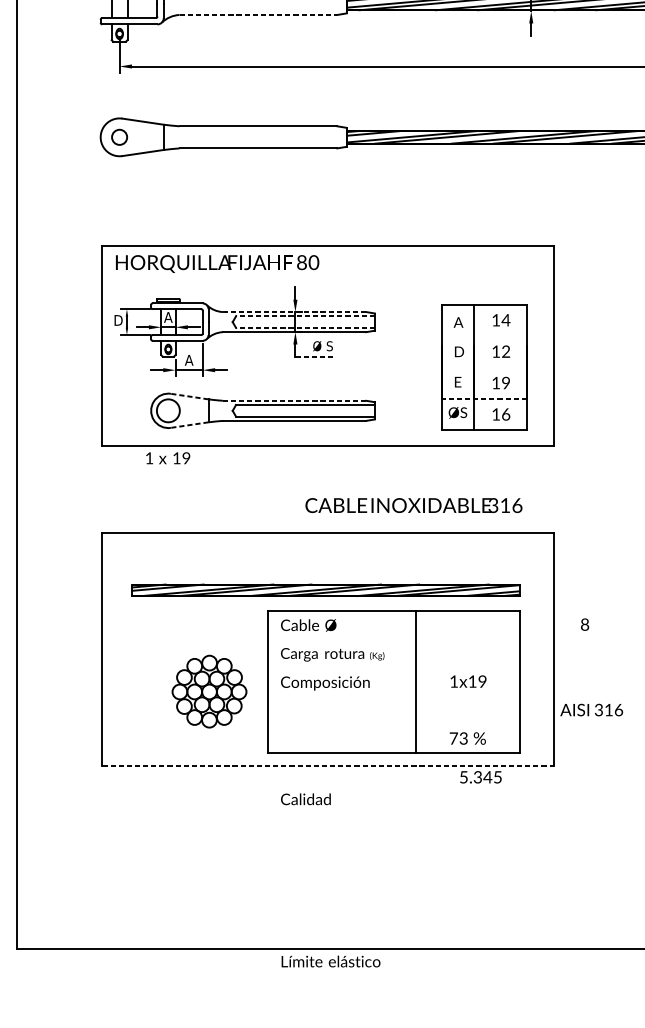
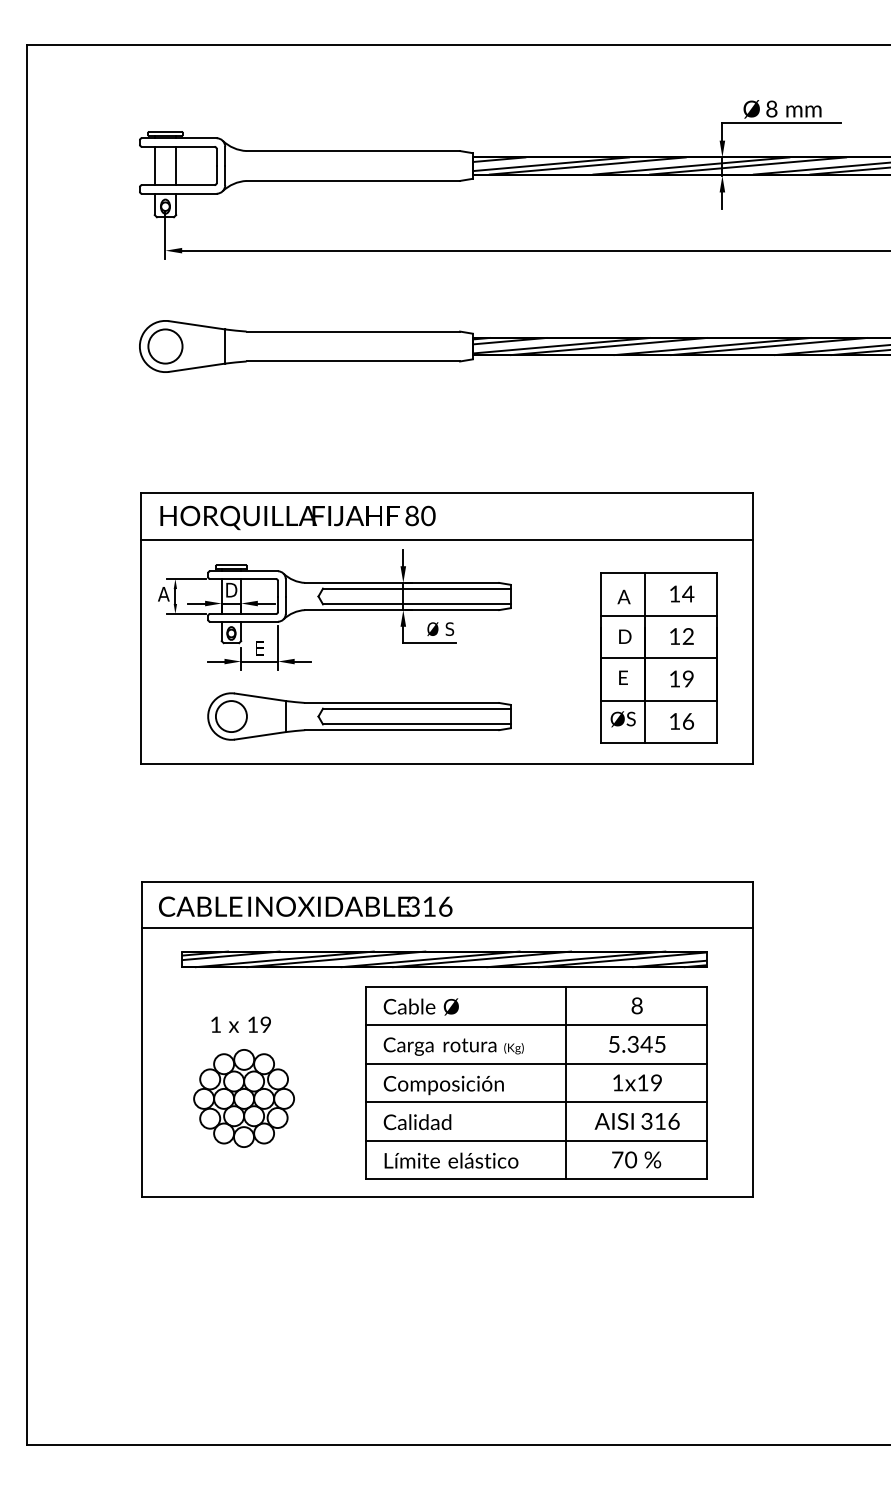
line: (258, 14) -> (353, 180), dashed -> solid
circle: (119, 137) -> (165, 346), size x1.67
line: (327, 279) -> (446, 539), added
line: (294, 311) -> (402, 582), dashed -> solid
text: (168, 316) -> (231, 589), A -> D
line: (305, 316) -> (416, 588), dashed -> solid
text: (118, 320) -> (163, 594), D -> A
line: (305, 328) -> (416, 604), dashed -> solid
line: (484, 336) -> (658, 615), added
line: (315, 356) -> (430, 643), dashed -> solid
text: (189, 359) -> (259, 647), A -> E
line: (484, 367) -> (658, 658), added
line: (189, 396) -> (260, 697), dashed -> solid
line: (484, 398) -> (658, 700), dashed -> solid
line: (294, 400) -> (402, 702), dashed -> solid
line: (189, 424) -> (260, 735), dashed -> solid
text: (167, 458) -> (240, 1024), moved
text: (413, 505) -> (305, 906), moved
line: (328, 567) -> (447, 928), added
text: (584, 624) -> (636, 1005), moved
line: (393, 639) -> (535, 1025), added
line: (393, 667) -> (535, 1063), added
part: (209, 691) -> (243, 1098), moved
line: (393, 696) -> (535, 1102), added
text: (591, 710) -> (636, 1121), moved
line: (393, 724) -> (535, 1140), added
text: (464, 738) -> (631, 1159), 73 -> 70
line: (328, 766) -> (447, 1197), dashed -> solid
text: (481, 777) -> (637, 1044), moved
text: (305, 799) -> (417, 1122), moved
text: (331, 961) -> (451, 1160), moved

